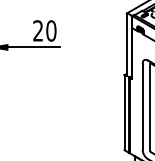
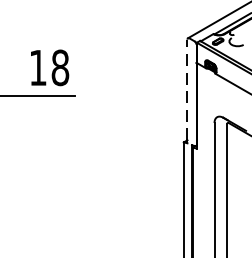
text: (44, 30) -> (48, 67), 20 -> 18
line: (126, 44) -> (187, 90), solid -> dashed

